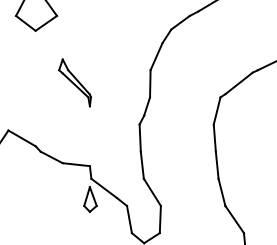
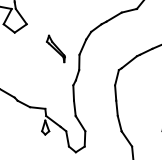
part: (74, 82) -> (55, 48), moved

